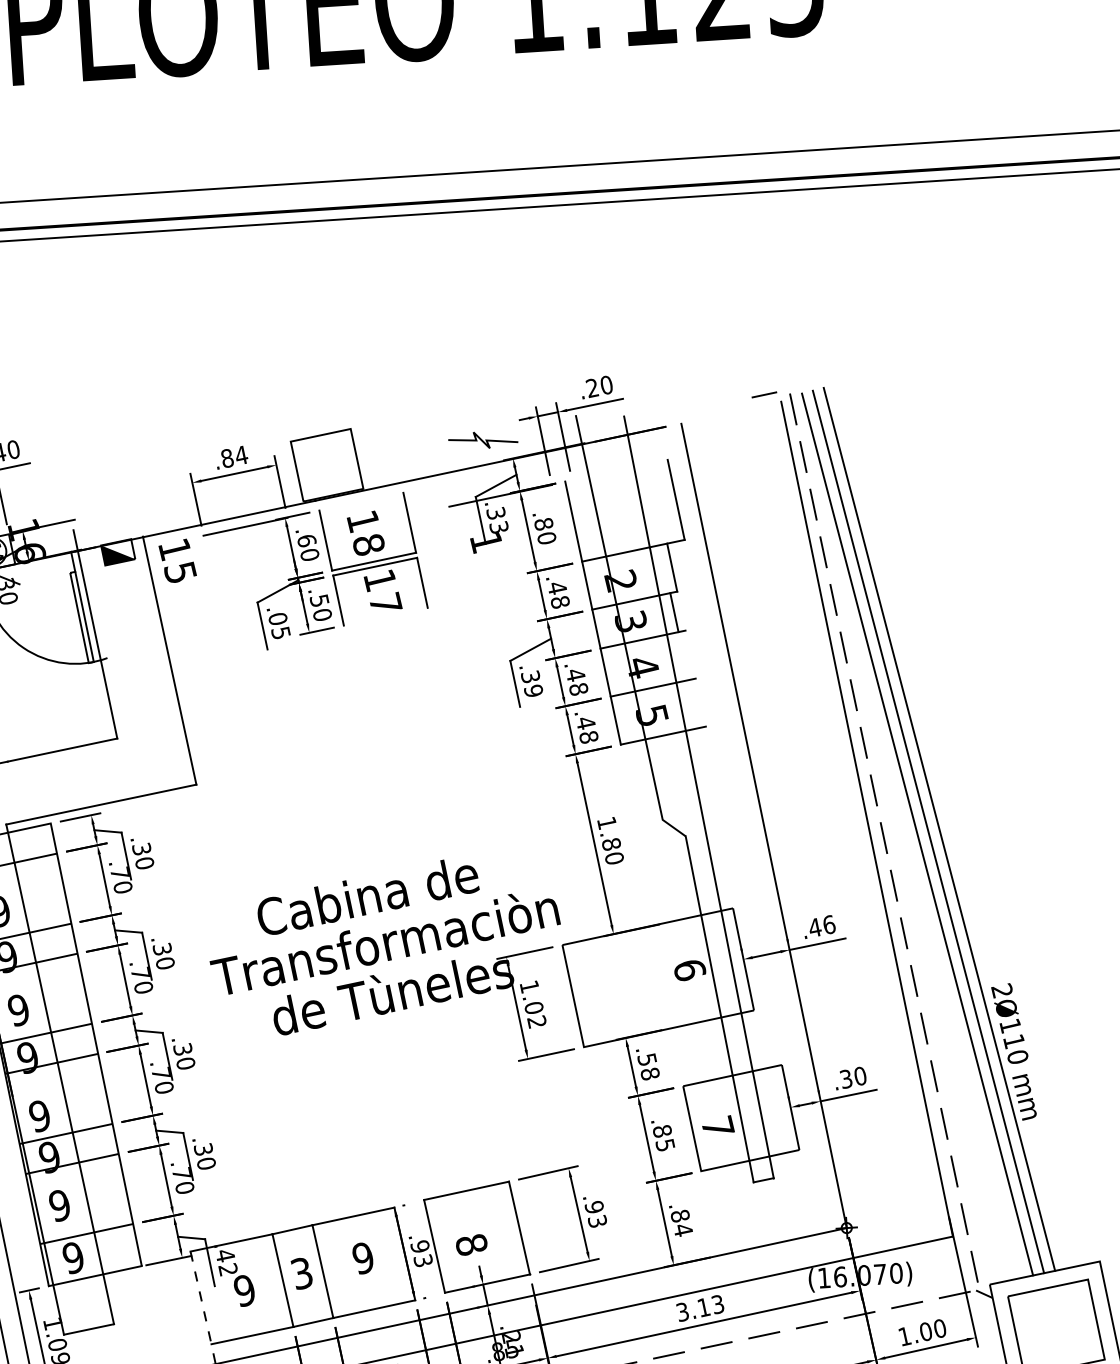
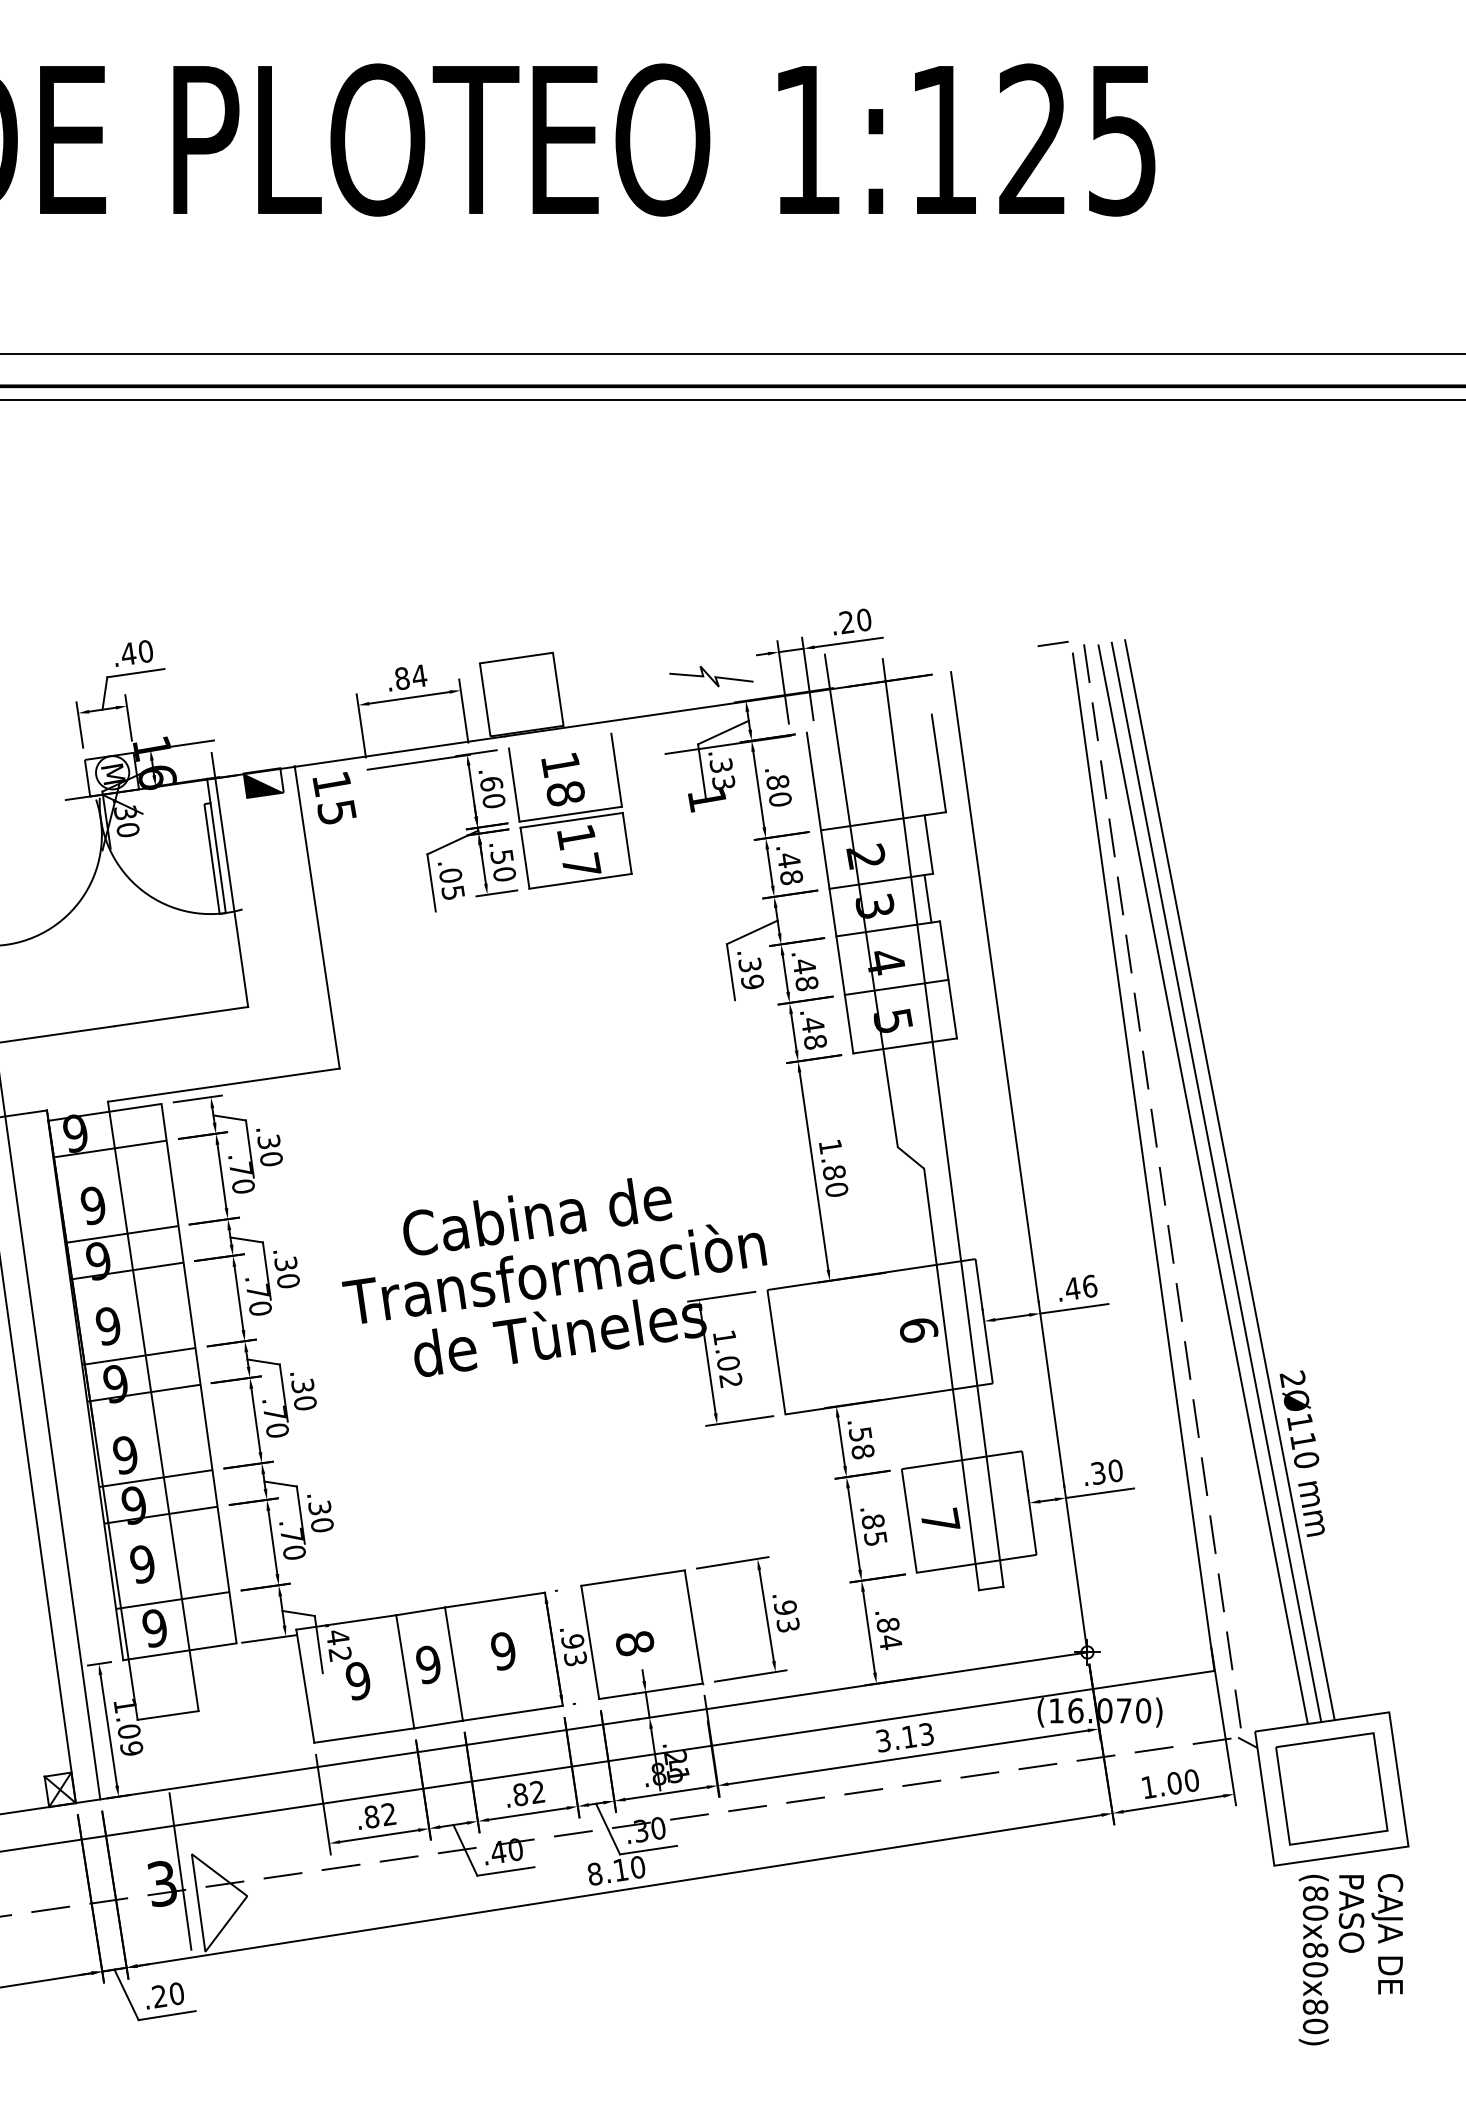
line: (385, 616) -> (580, 880), added
line: (694, 678) -> (947, 979), added
text: (301, 1273) -> (428, 1664), 3 -> 9
line: (201, 1298) -> (305, 1686), dashed -> solid

